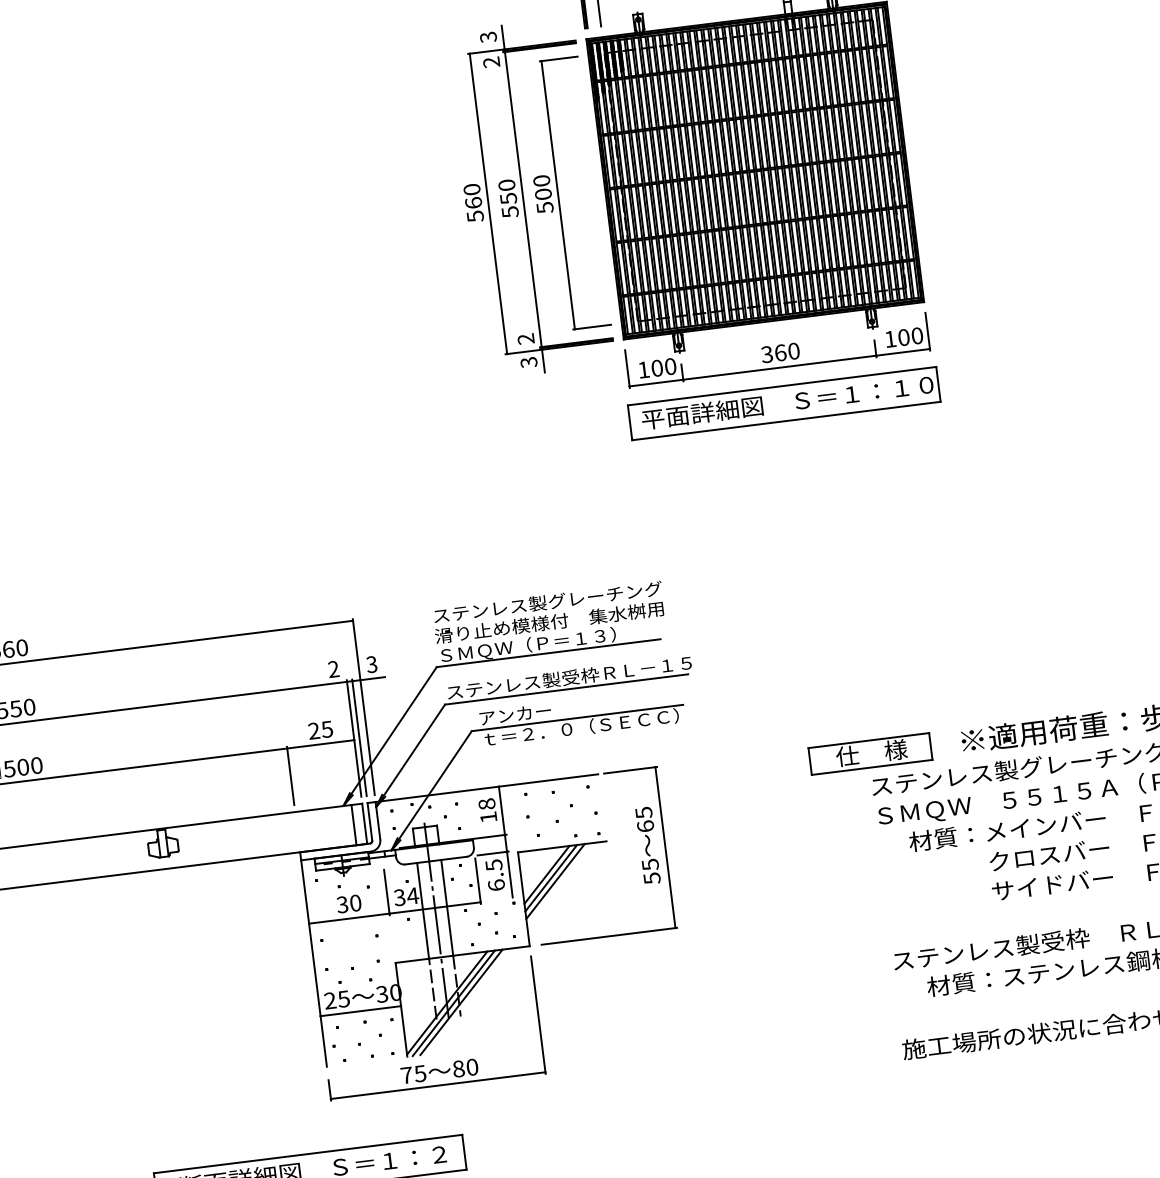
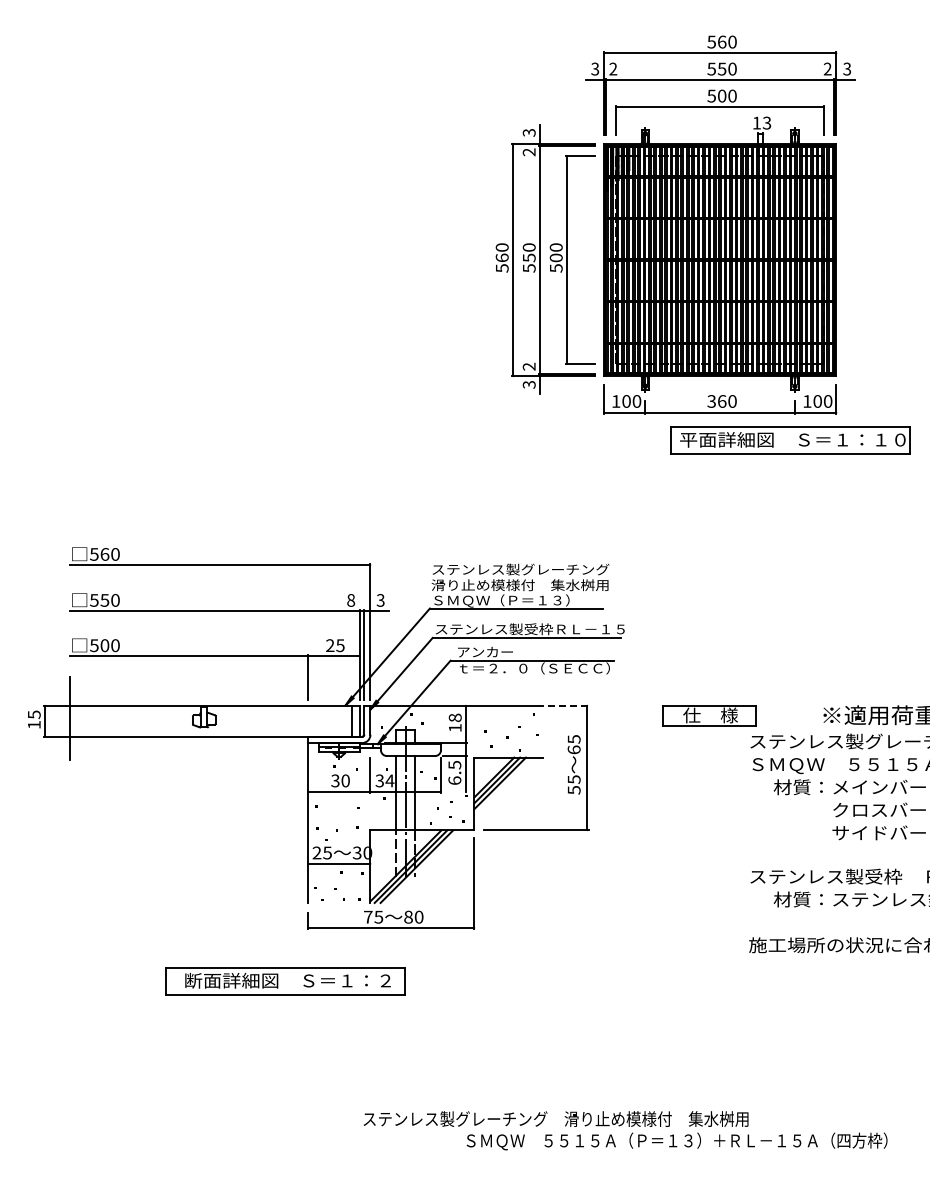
part: (784, 403) -> (790, 440), moved
text: (334, 669) -> (351, 600), 2 -> 8
part: (870, 753) -> (709, 715), moved
line: (631, 770) -> (568, 705), solid -> dashed

